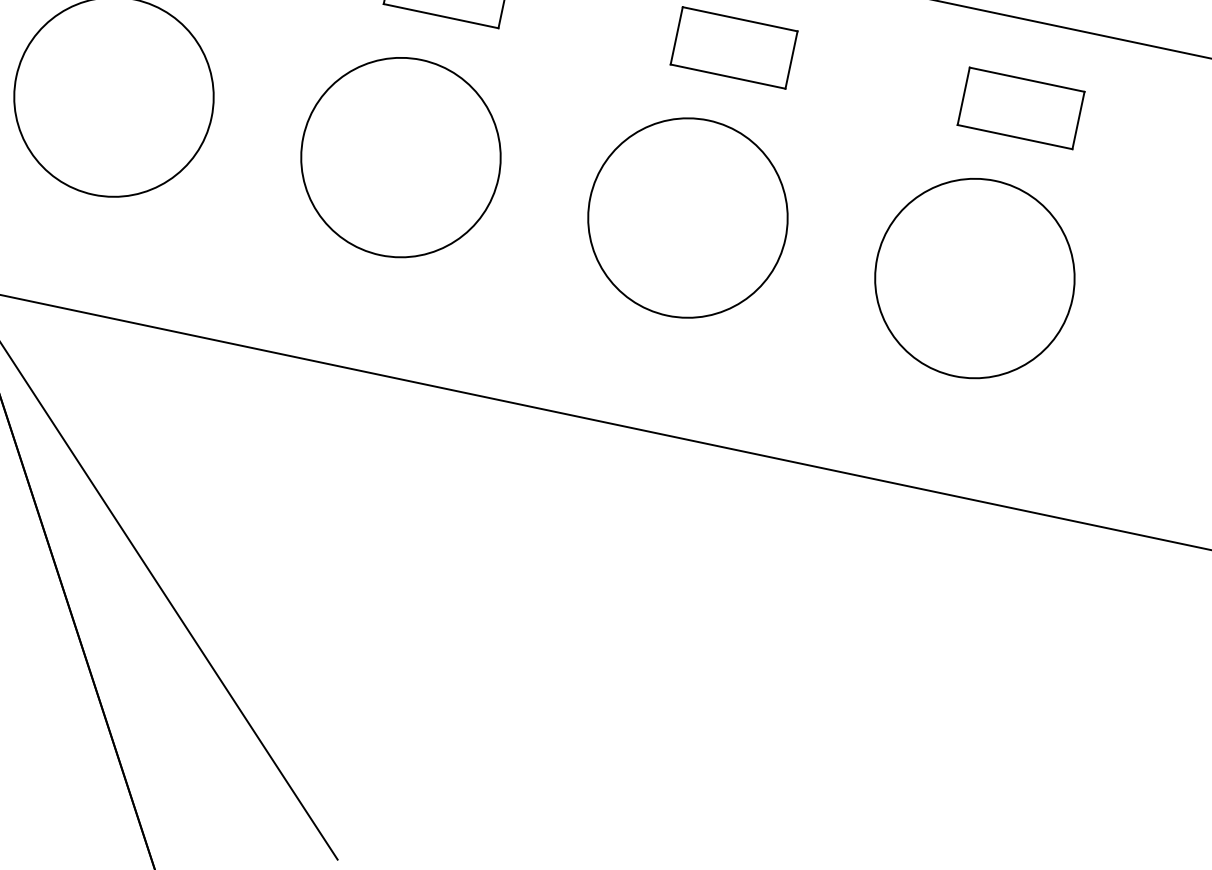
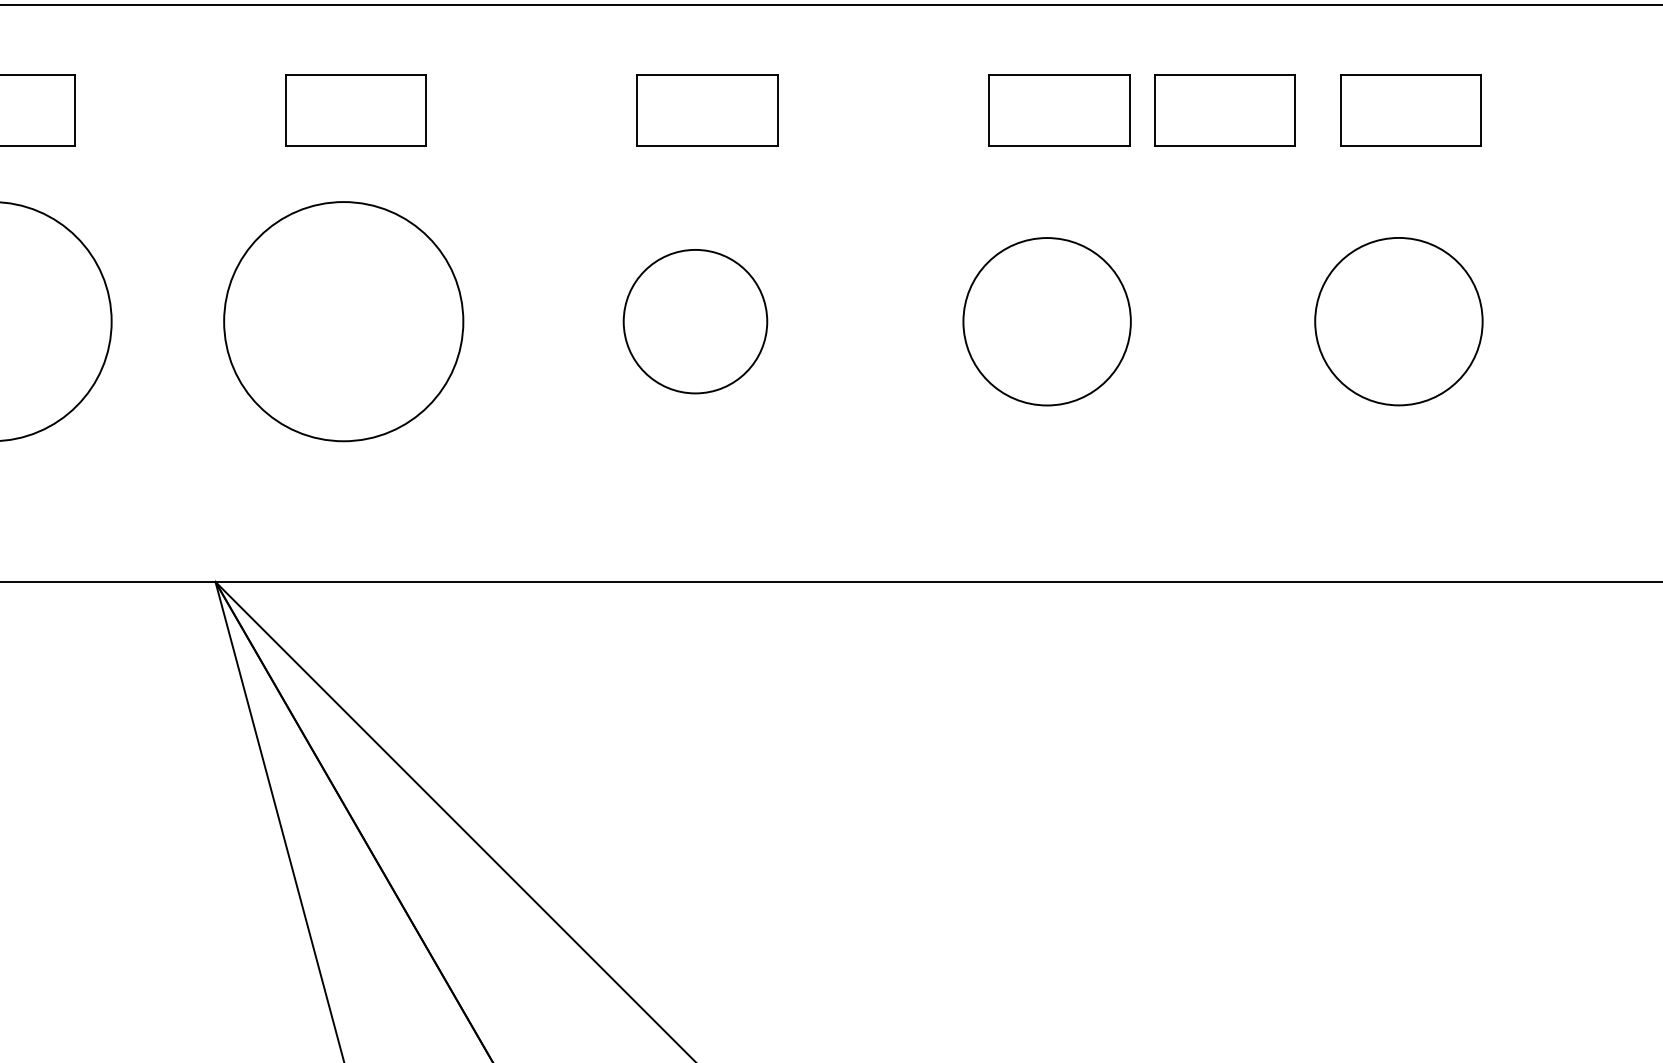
part: (868, 76) -> (1224, 110), added
circle: (401, 157) -> (695, 321), size x0.6
circle: (687, 217) -> (1046, 321), size x0.7
circle: (974, 278) -> (1398, 321), size x0.7

